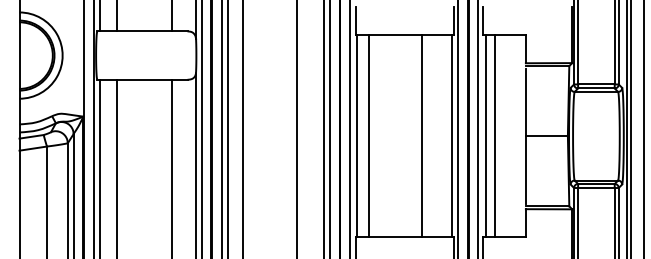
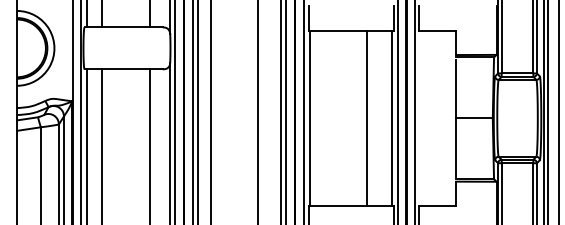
line: (368, 136) -> (319, 118), removed
line: (485, 136) -> (421, 118), removed
line: (494, 136) -> (429, 118), removed

